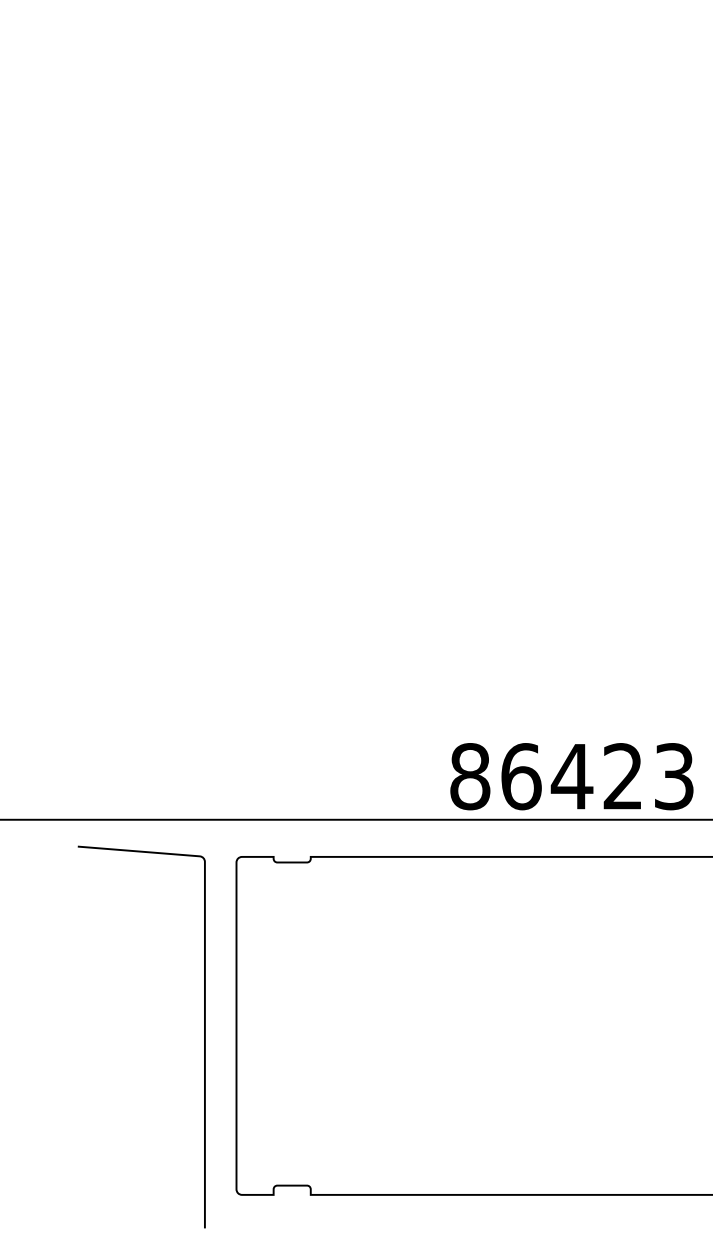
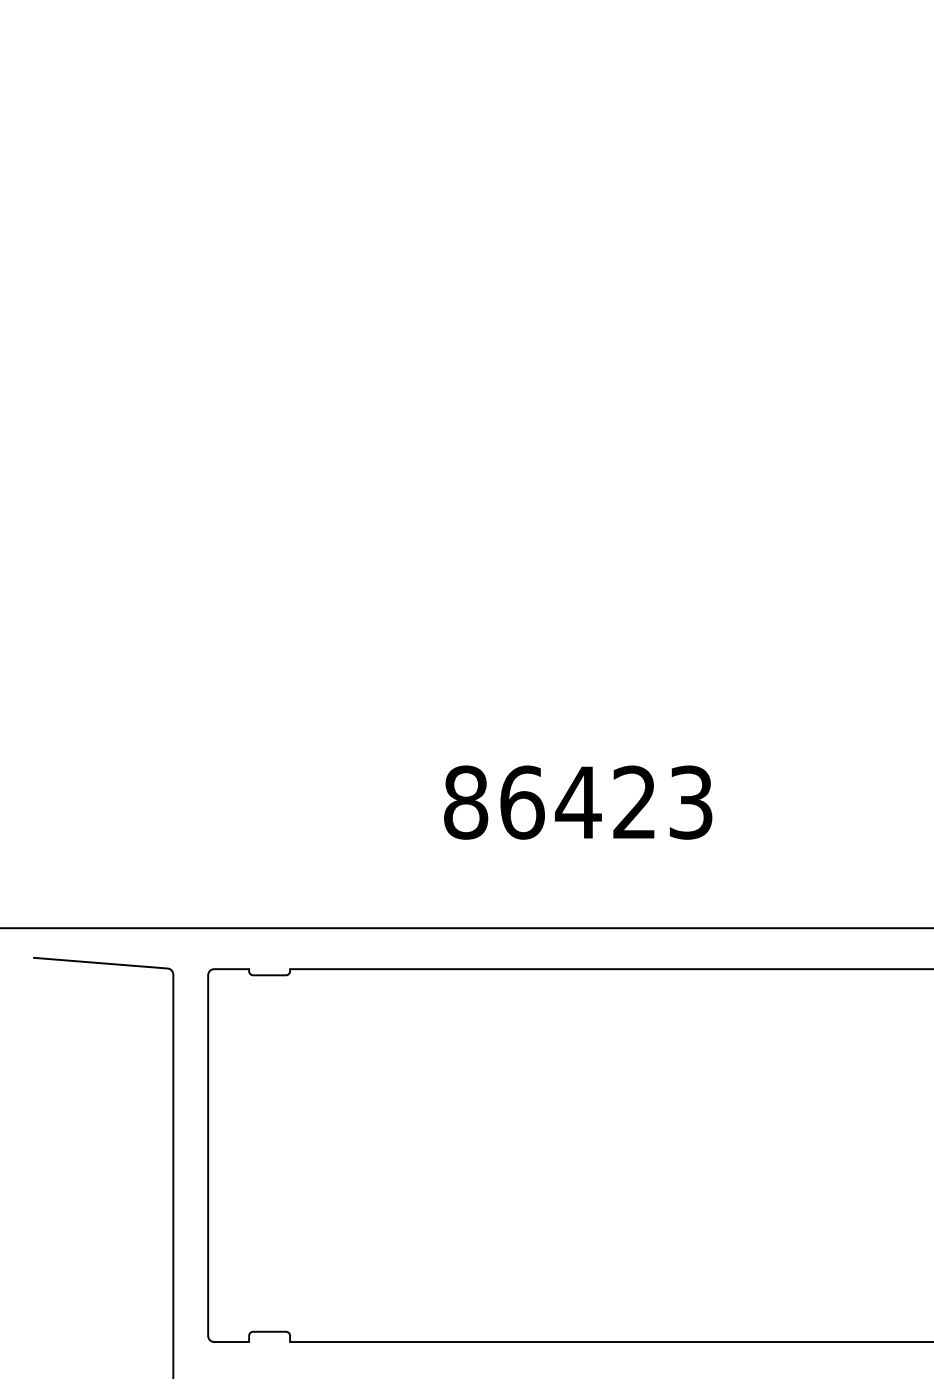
text: (572, 776) -> (578, 802), moved

